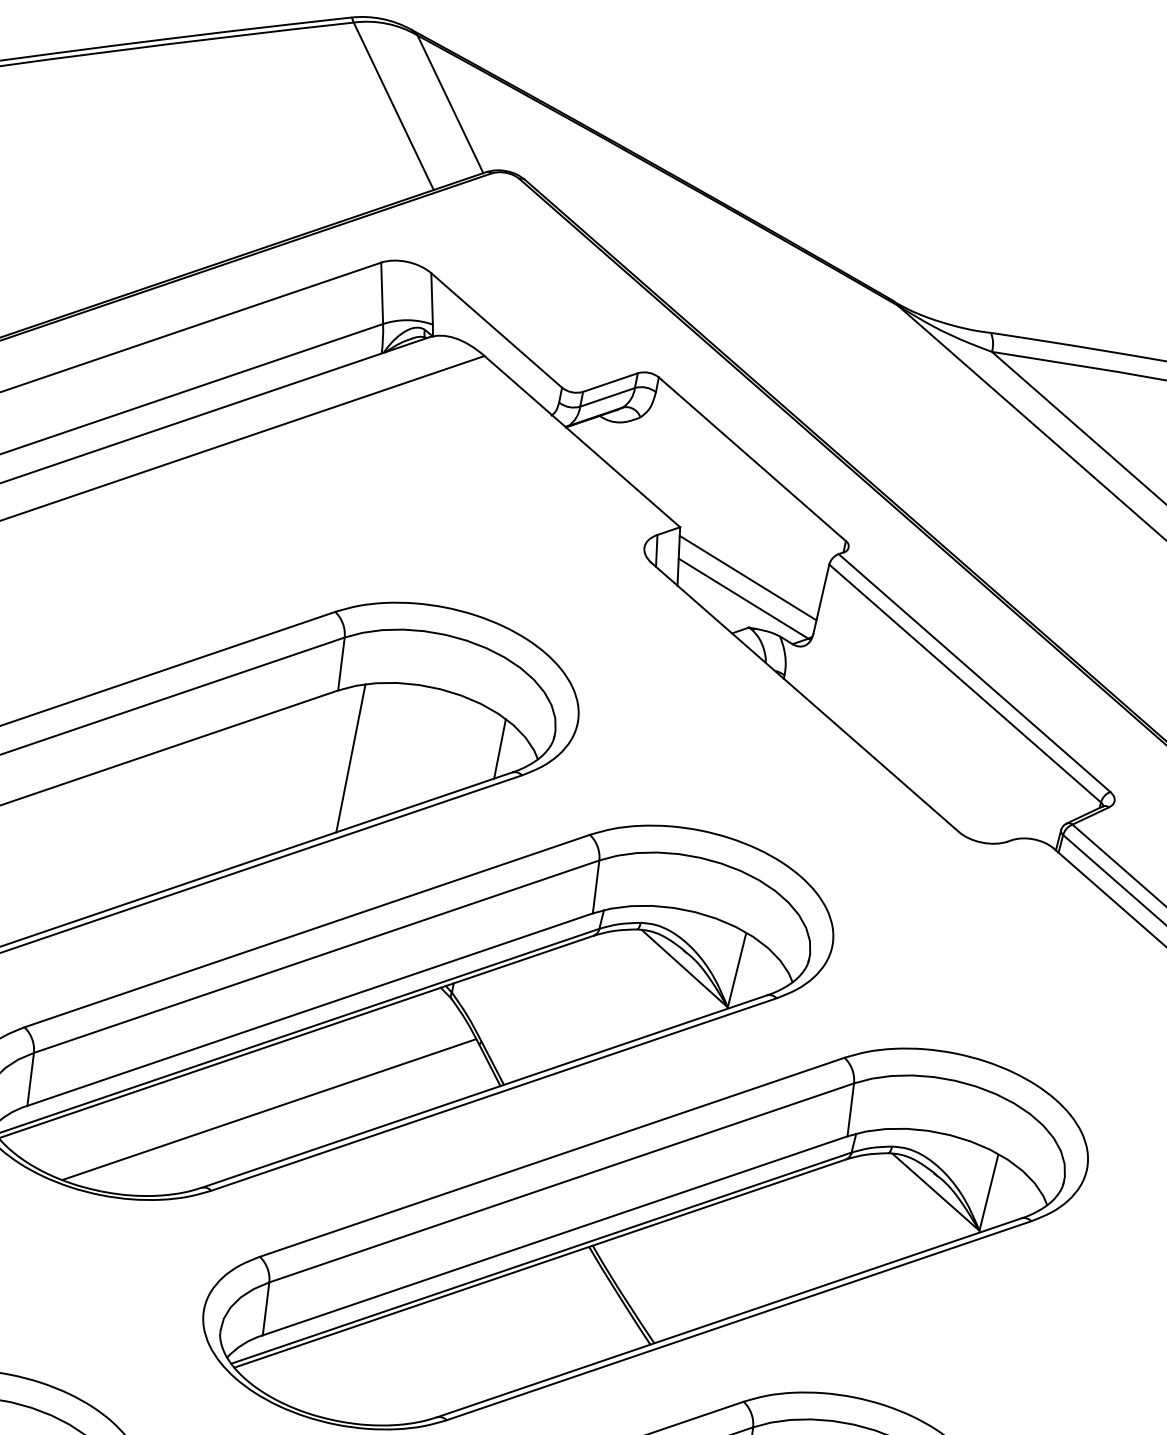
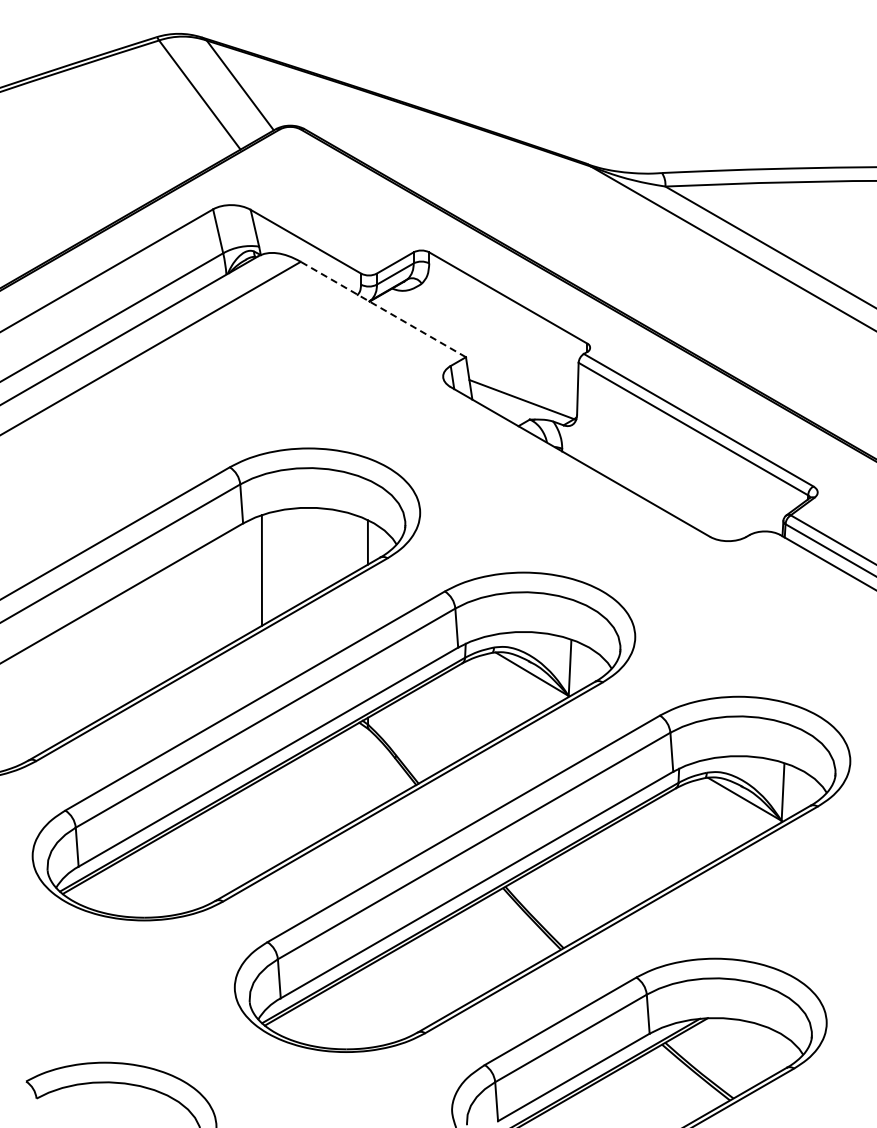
line: (581, 441) -> (382, 309), solid -> dashed
line: (747, 577) -> (521, 383), removed
line: (269, 1109) -> (253, 834), removed

